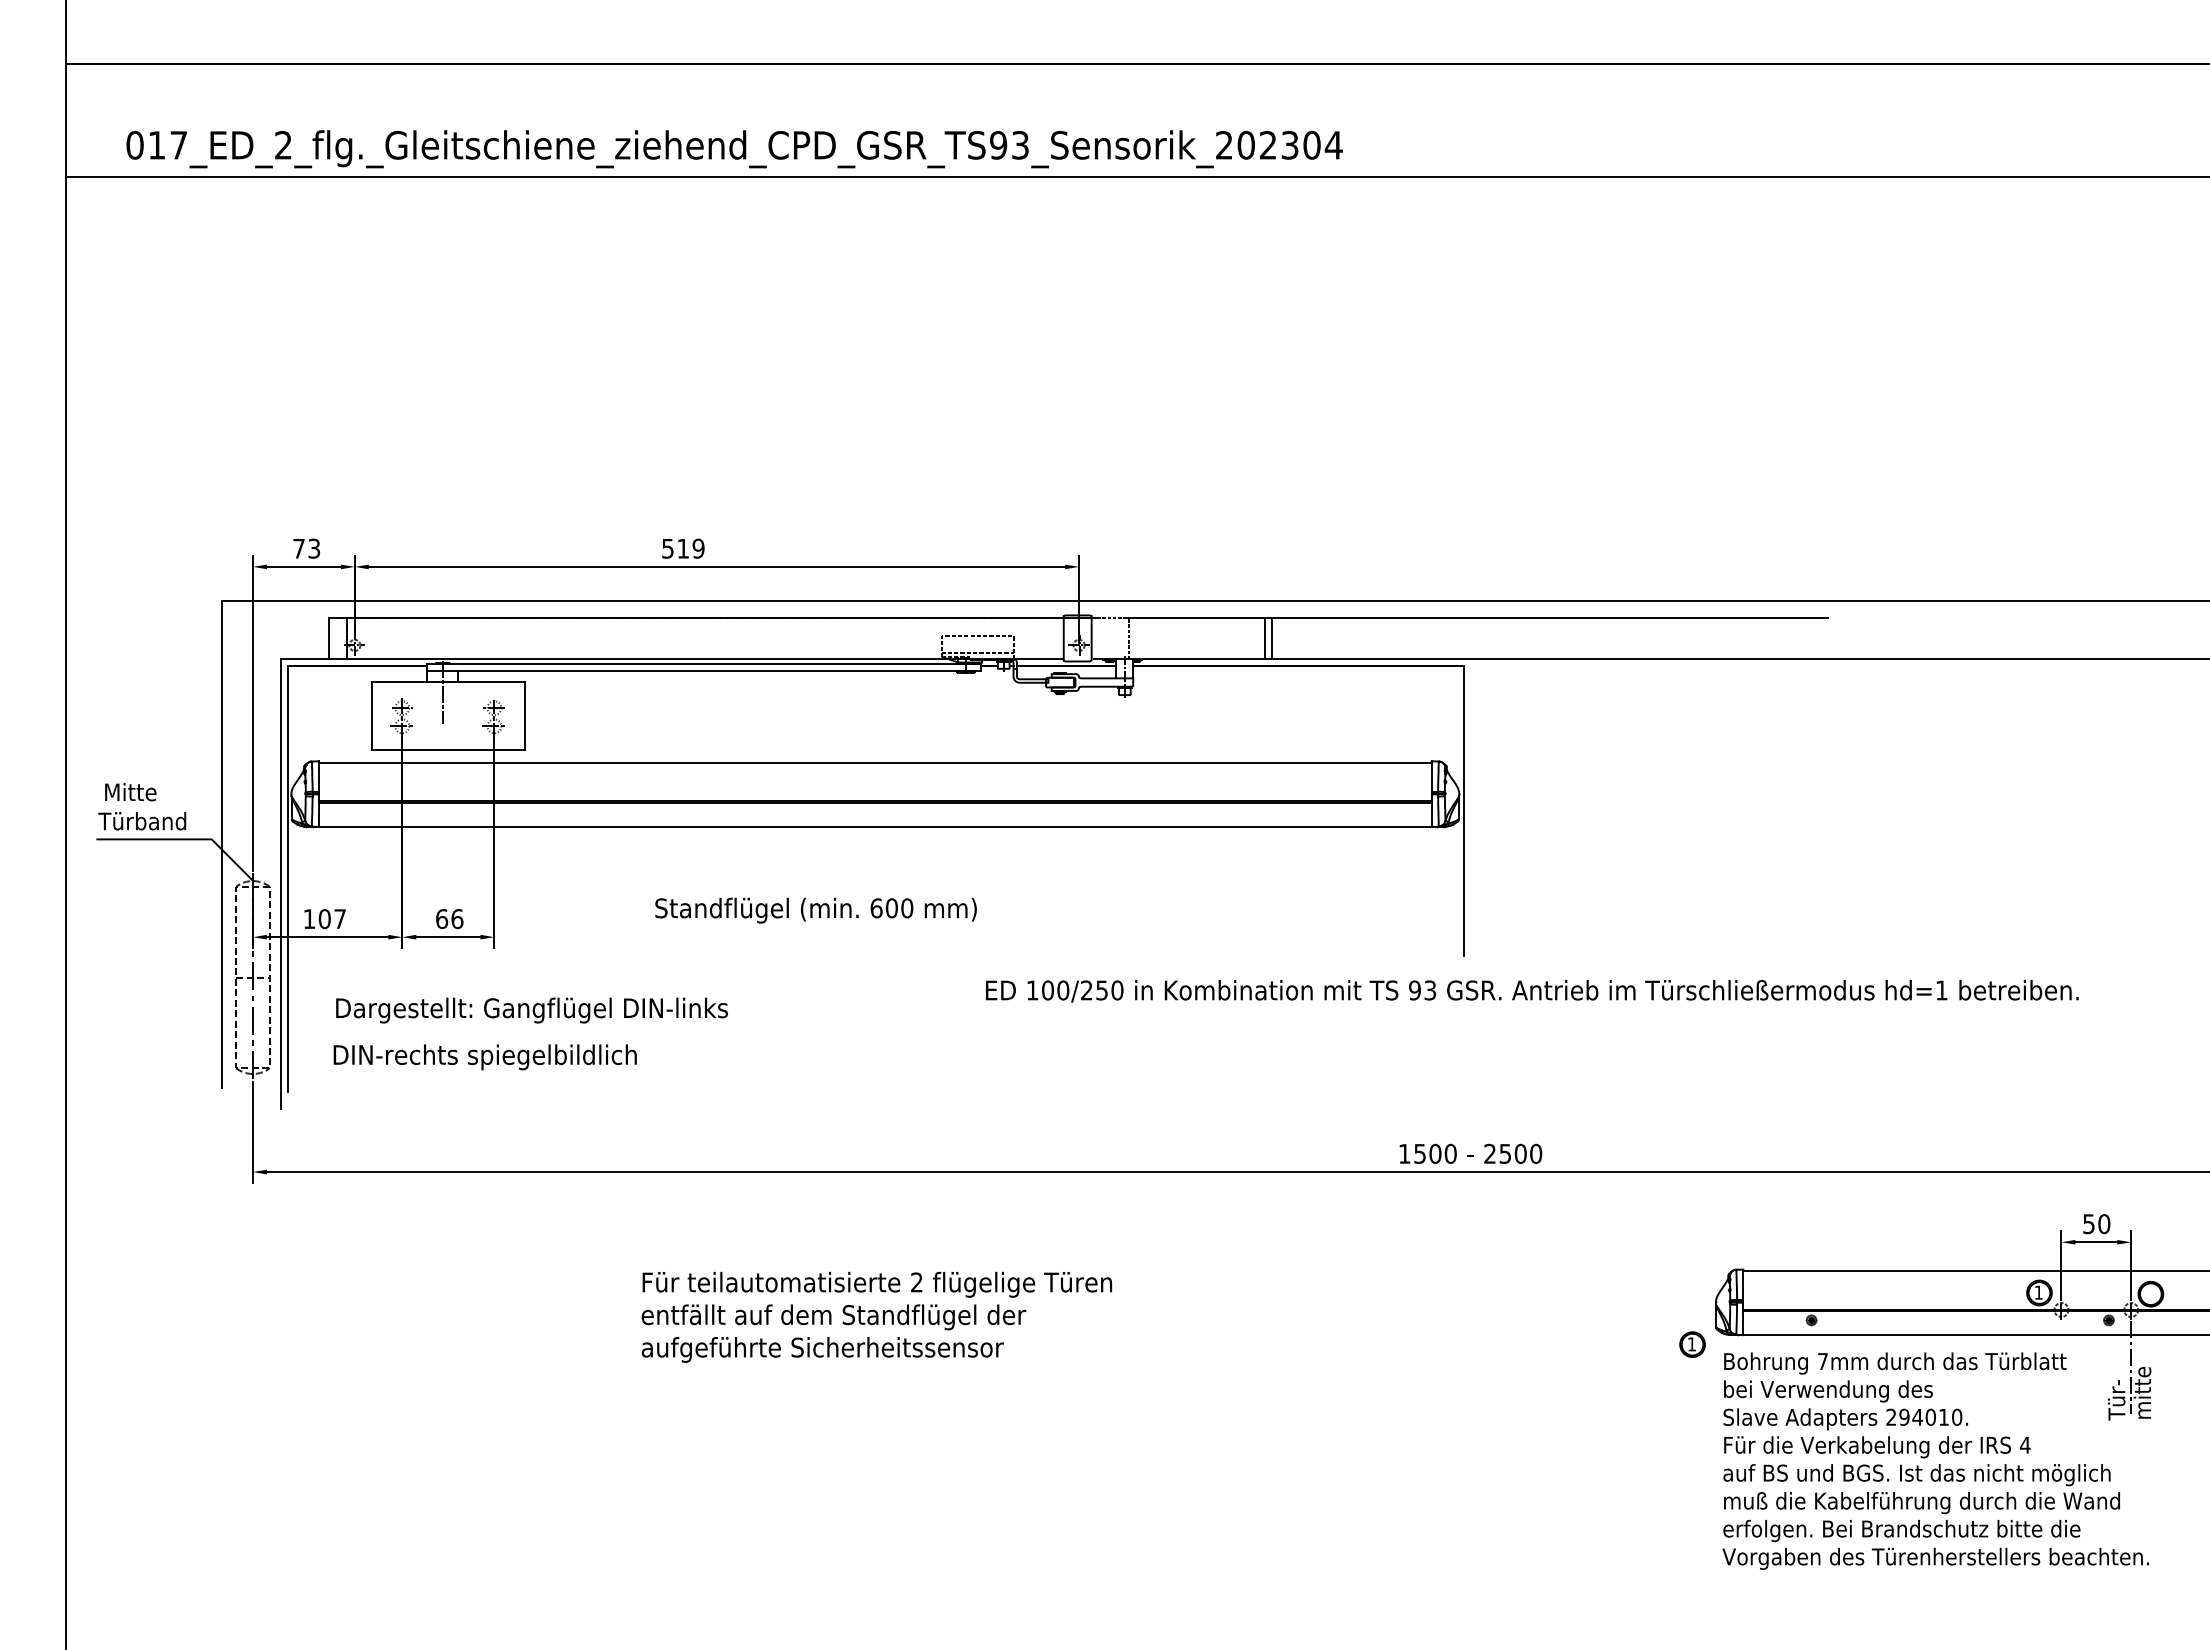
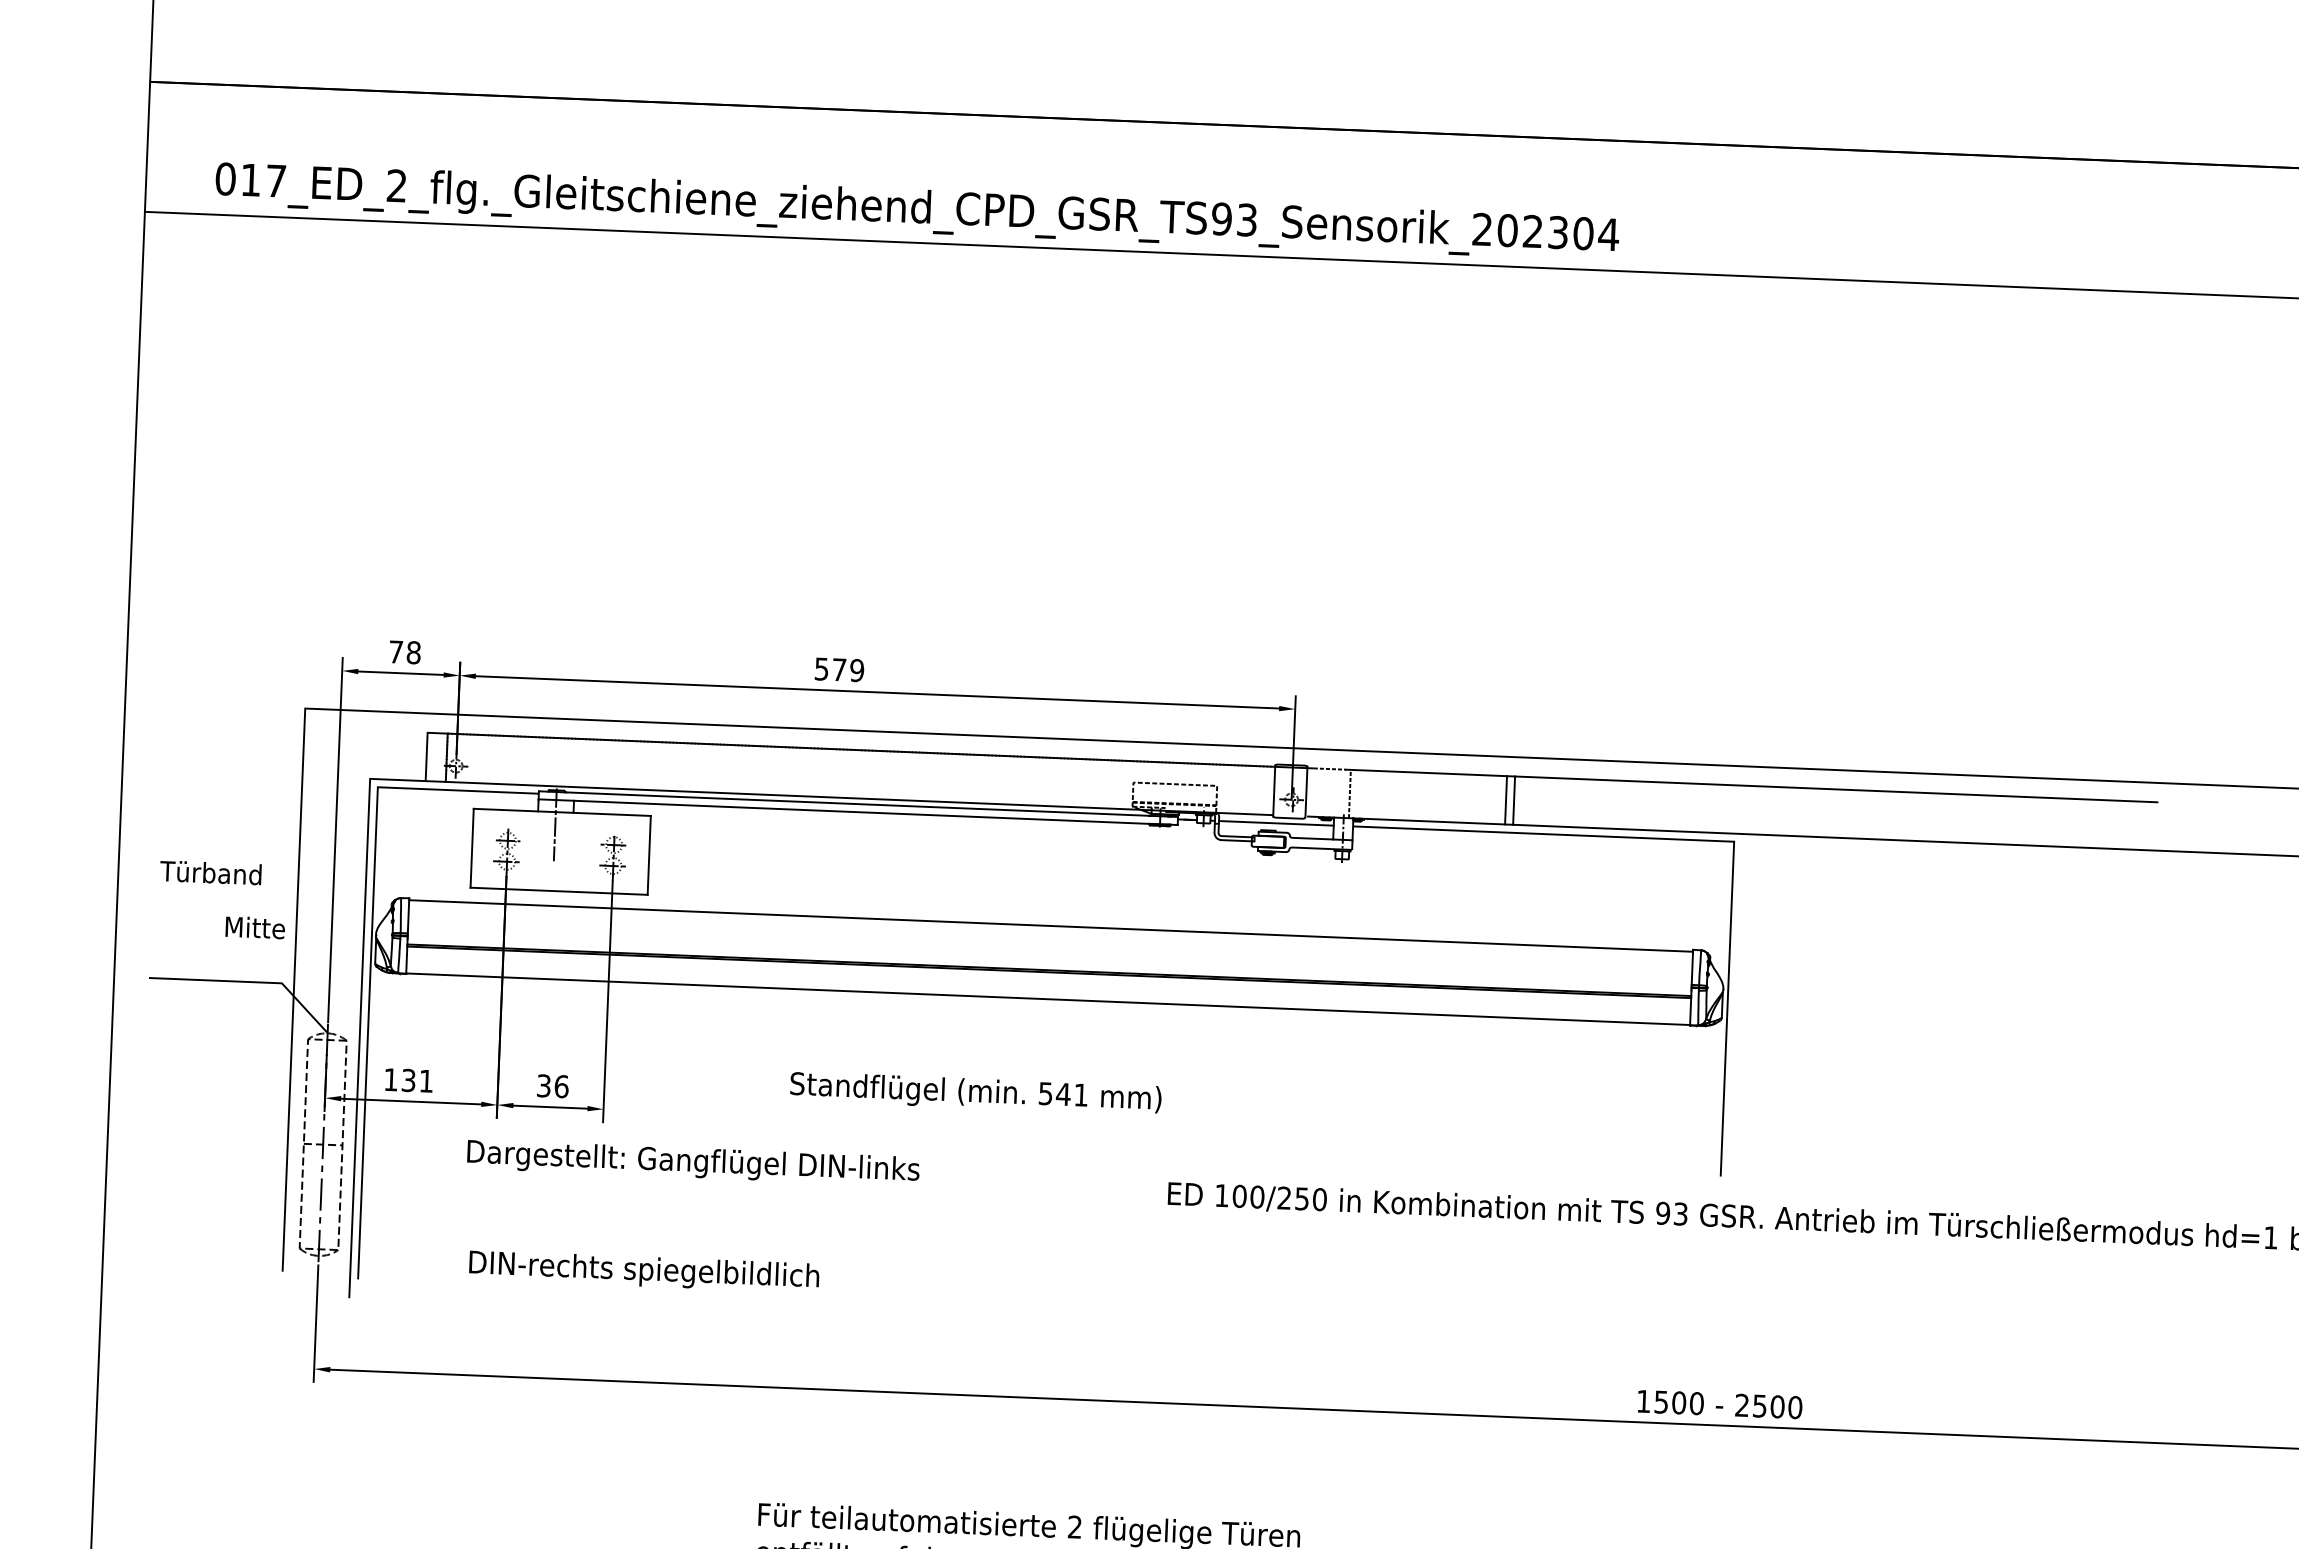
text: (314, 548) -> (414, 652), 73 -> 78
text: (682, 548) -> (838, 669), 519 -> 579
text: (130, 792) -> (255, 928), moved
text: (142, 821) -> (211, 873), moved
text: (891, 908) -> (1063, 1094), 600 -> 541
text: (331, 919) -> (416, 1081), 107 -> 131
text: (442, 919) -> (544, 1086), 66 -> 36
text: (531, 1010) -> (692, 1162), moved
text: (484, 1057) -> (643, 1271), moved

